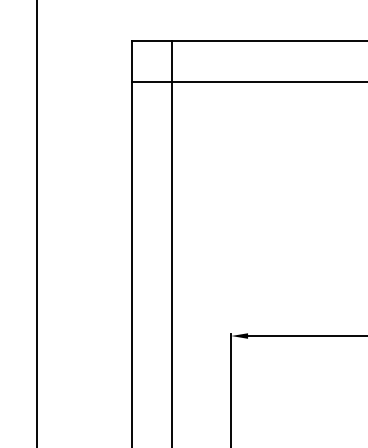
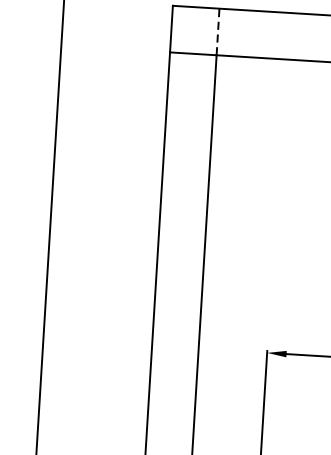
line: (171, 61) -> (217, 31), solid -> dashed

